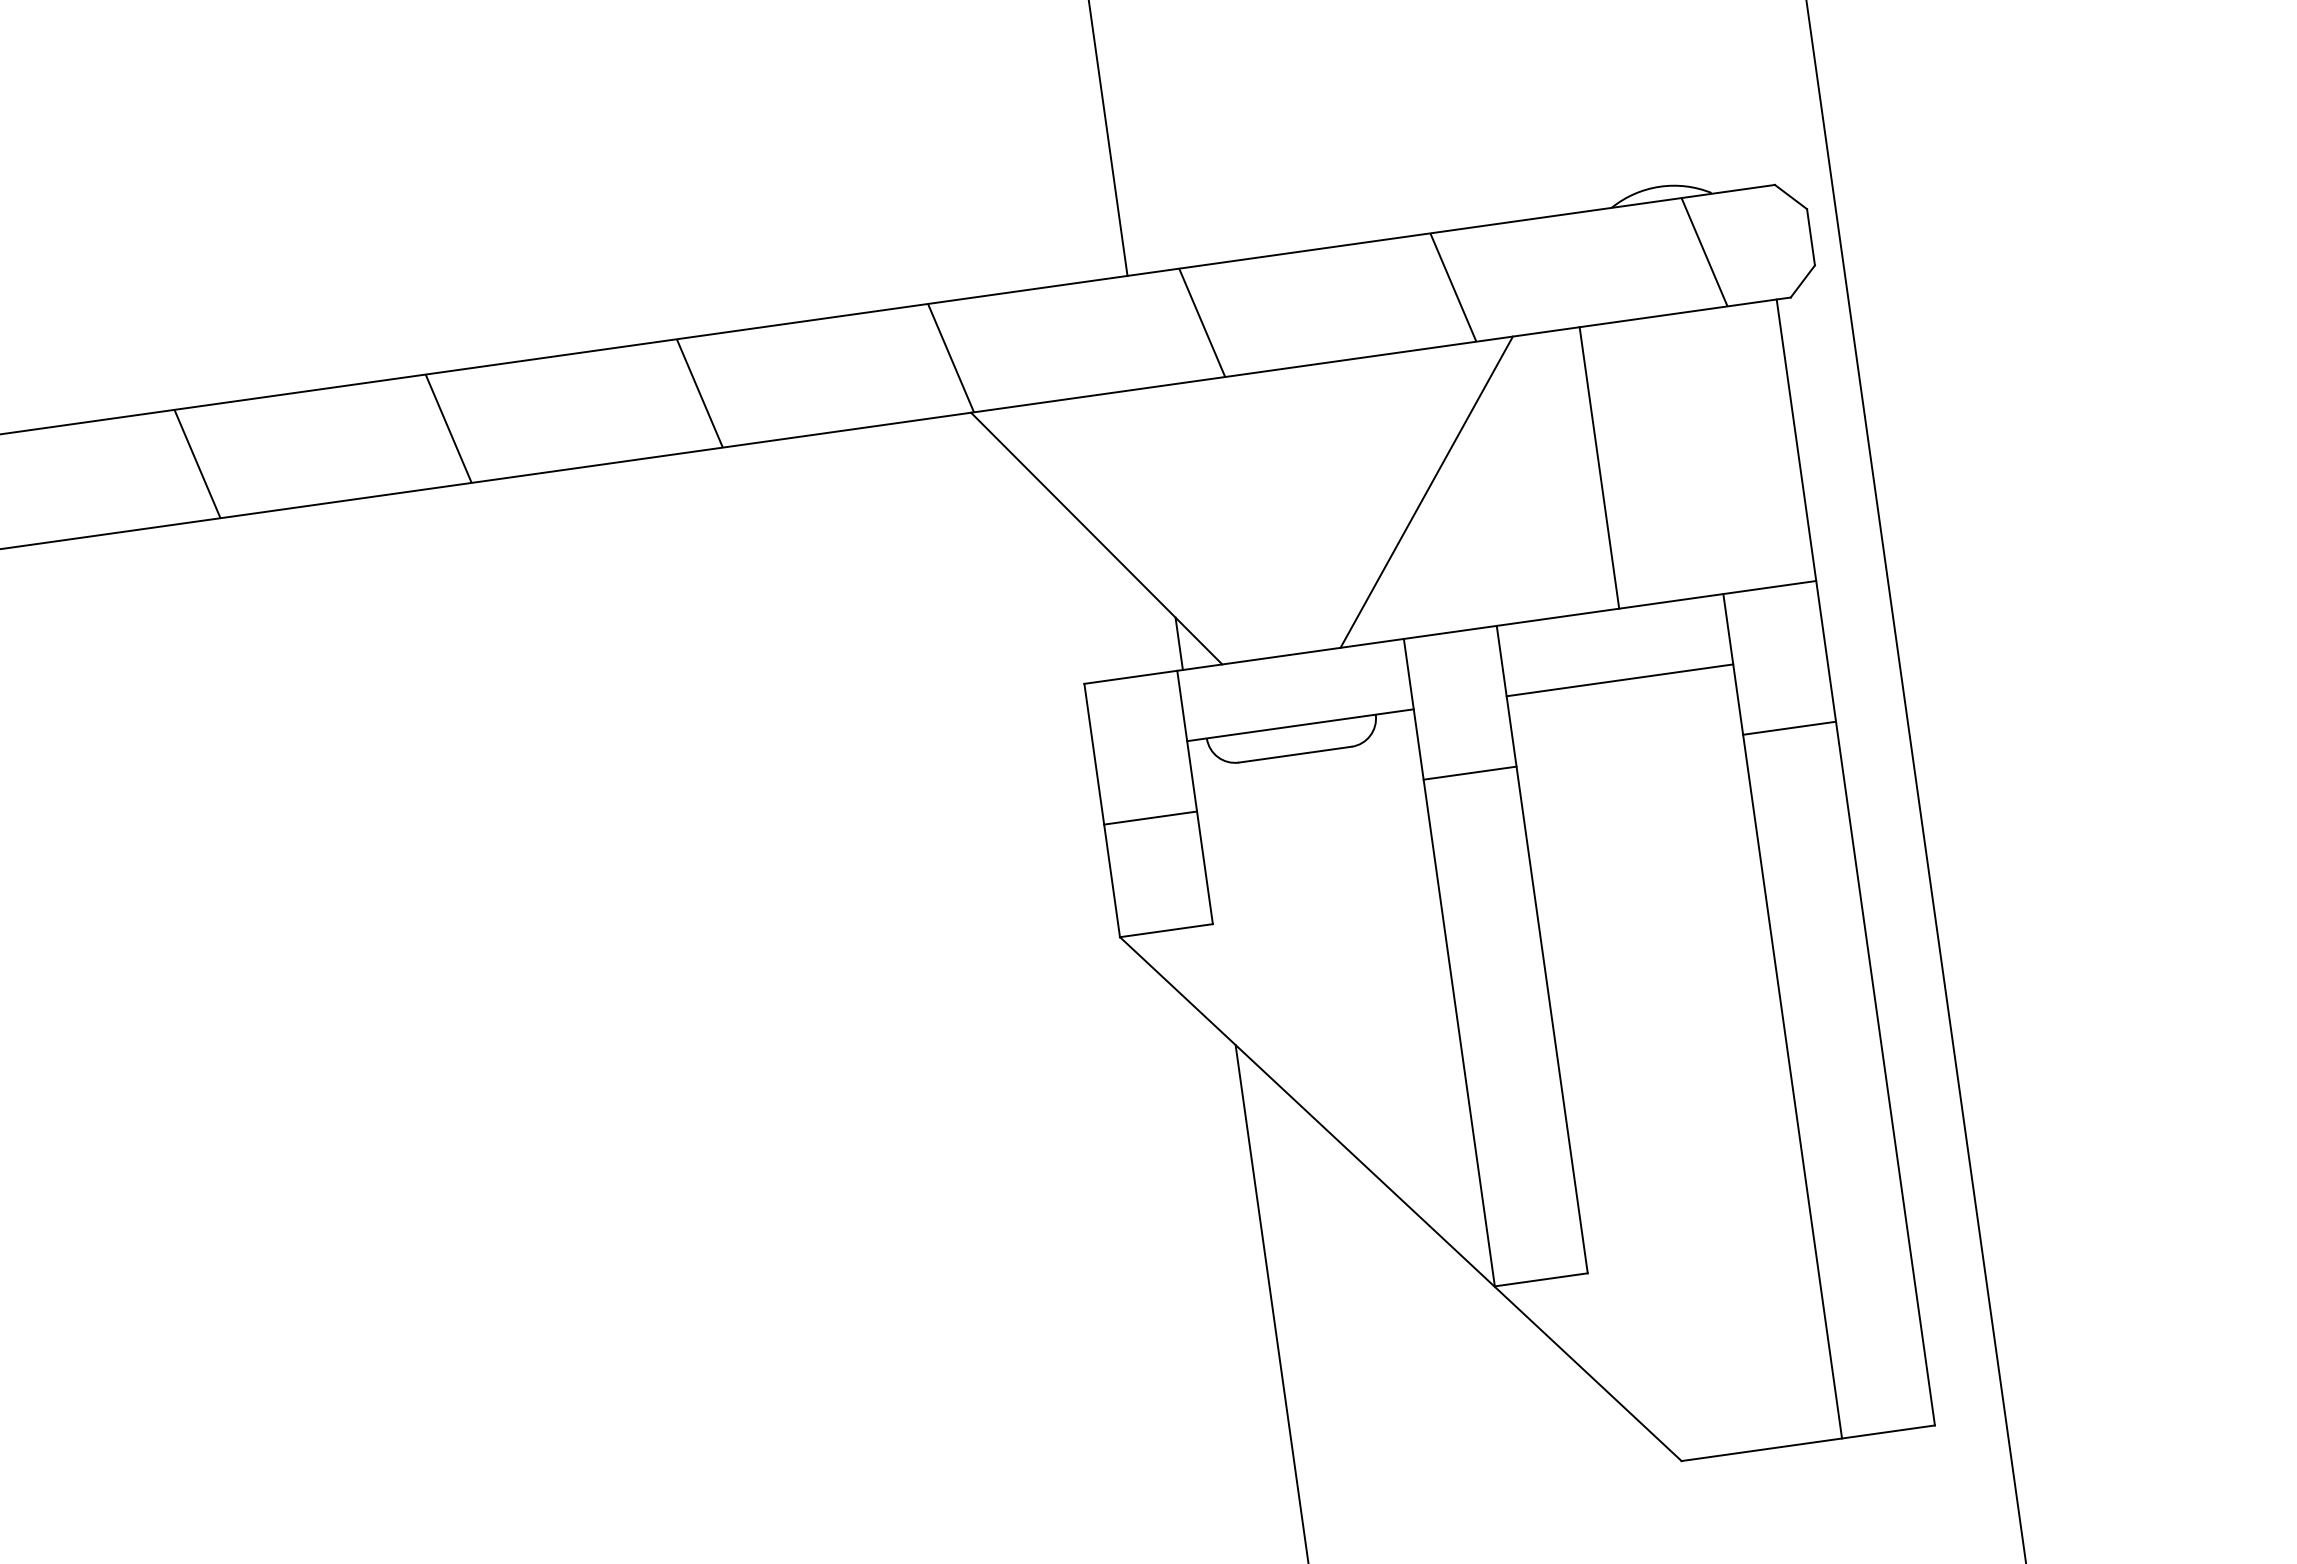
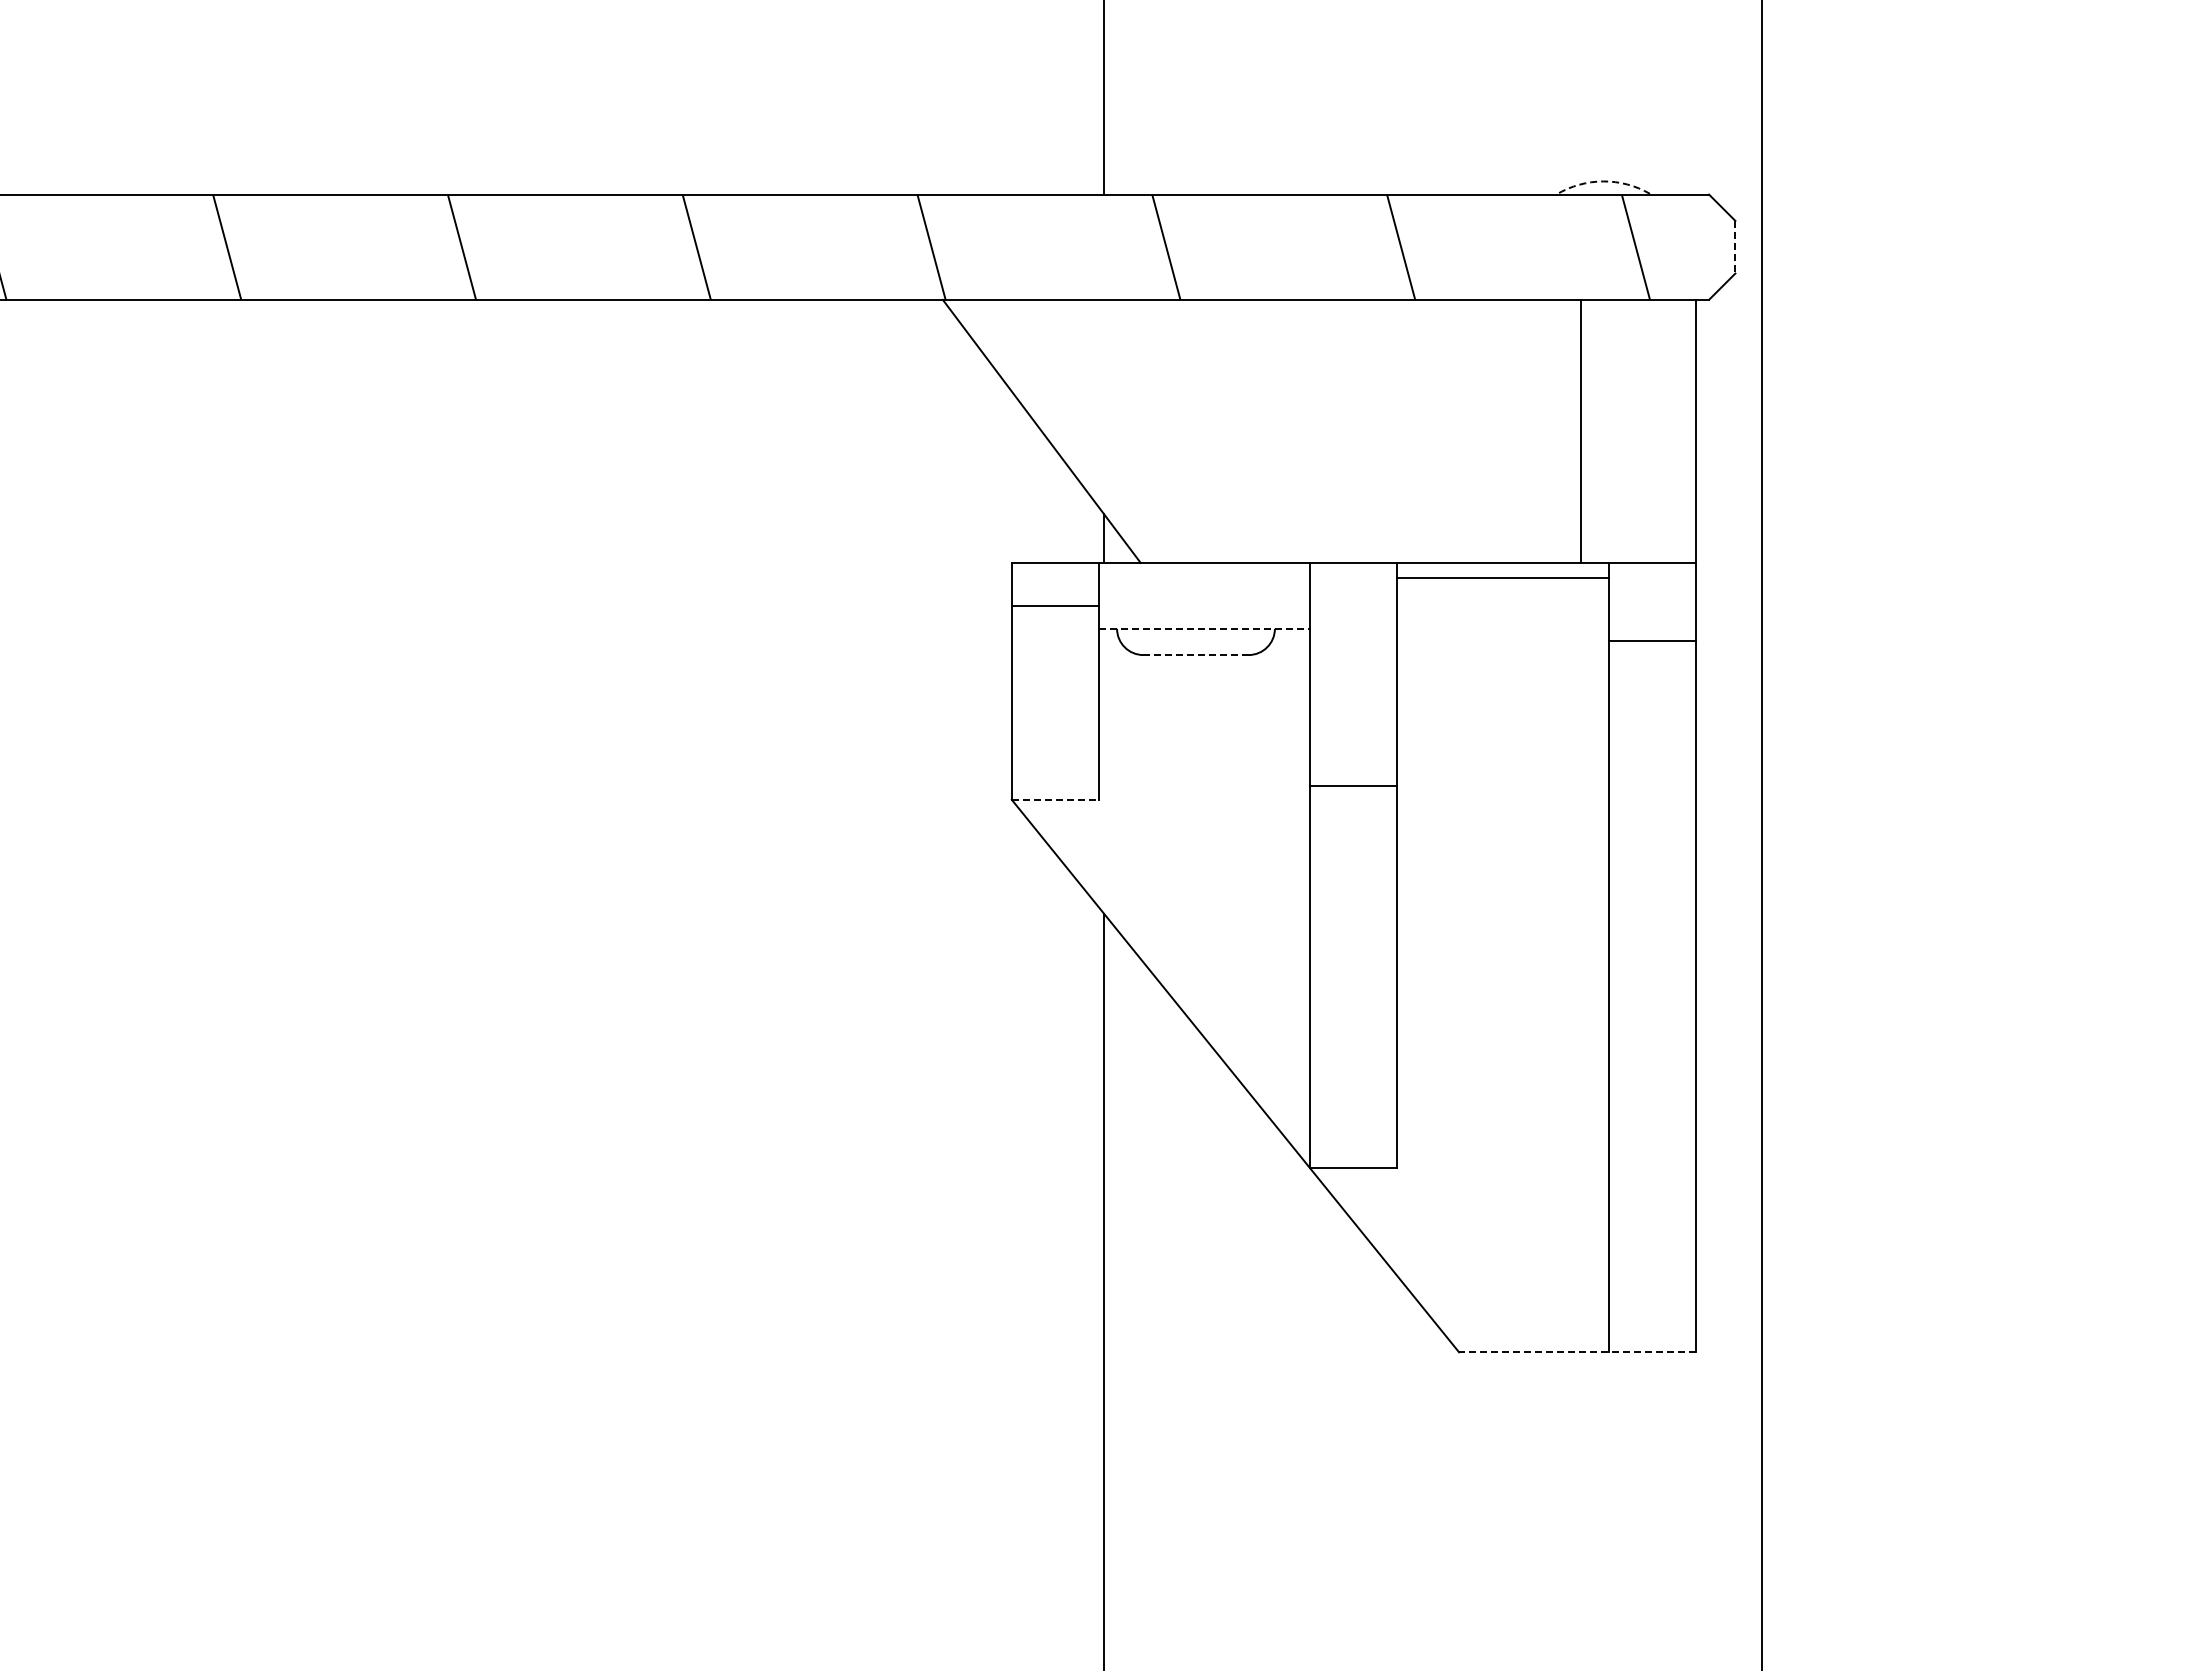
arc: (1660, 186) -> (1603, 181), solid -> dashed
line: (1811, 237) -> (1735, 247), solid -> dashed
line: (1599, 467) -> (1580, 430), moved
line: (1426, 491) -> (1350, 430), removed
line: (1620, 680) -> (1503, 577), moved
line: (1300, 724) -> (1204, 628), solid -> dashed
line: (1789, 728) -> (1652, 640), moved
line: (1294, 755) -> (1195, 655), solid -> dashed
line: (1469, 773) -> (1353, 785), moved
line: (1149, 818) -> (1054, 605), moved
line: (1166, 930) -> (1055, 799), solid -> dashed
line: (1808, 1443) -> (1577, 1352), solid -> dashed

